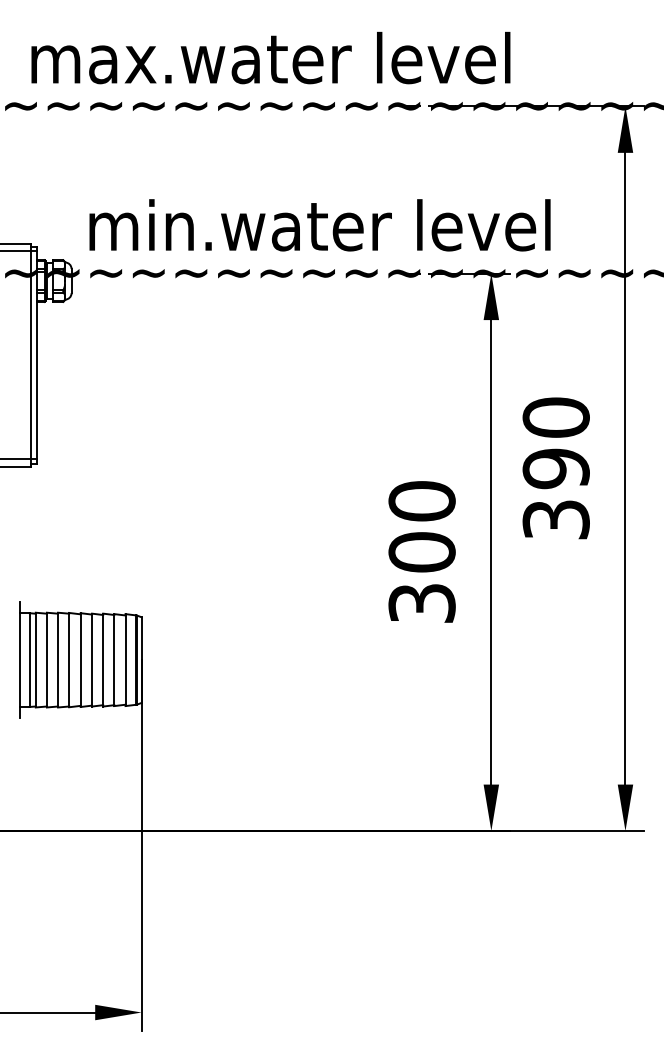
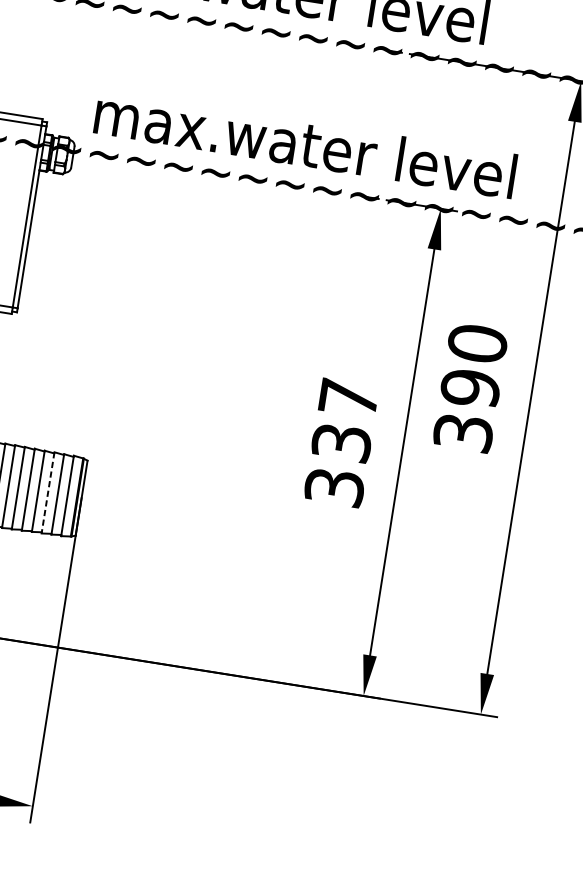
text: (357, 225) -> (330, 148), min.water level -> max.water level
text: (421, 526) -> (344, 420), 300 -> 337
line: (103, 660) -> (48, 493), solid -> dashed

